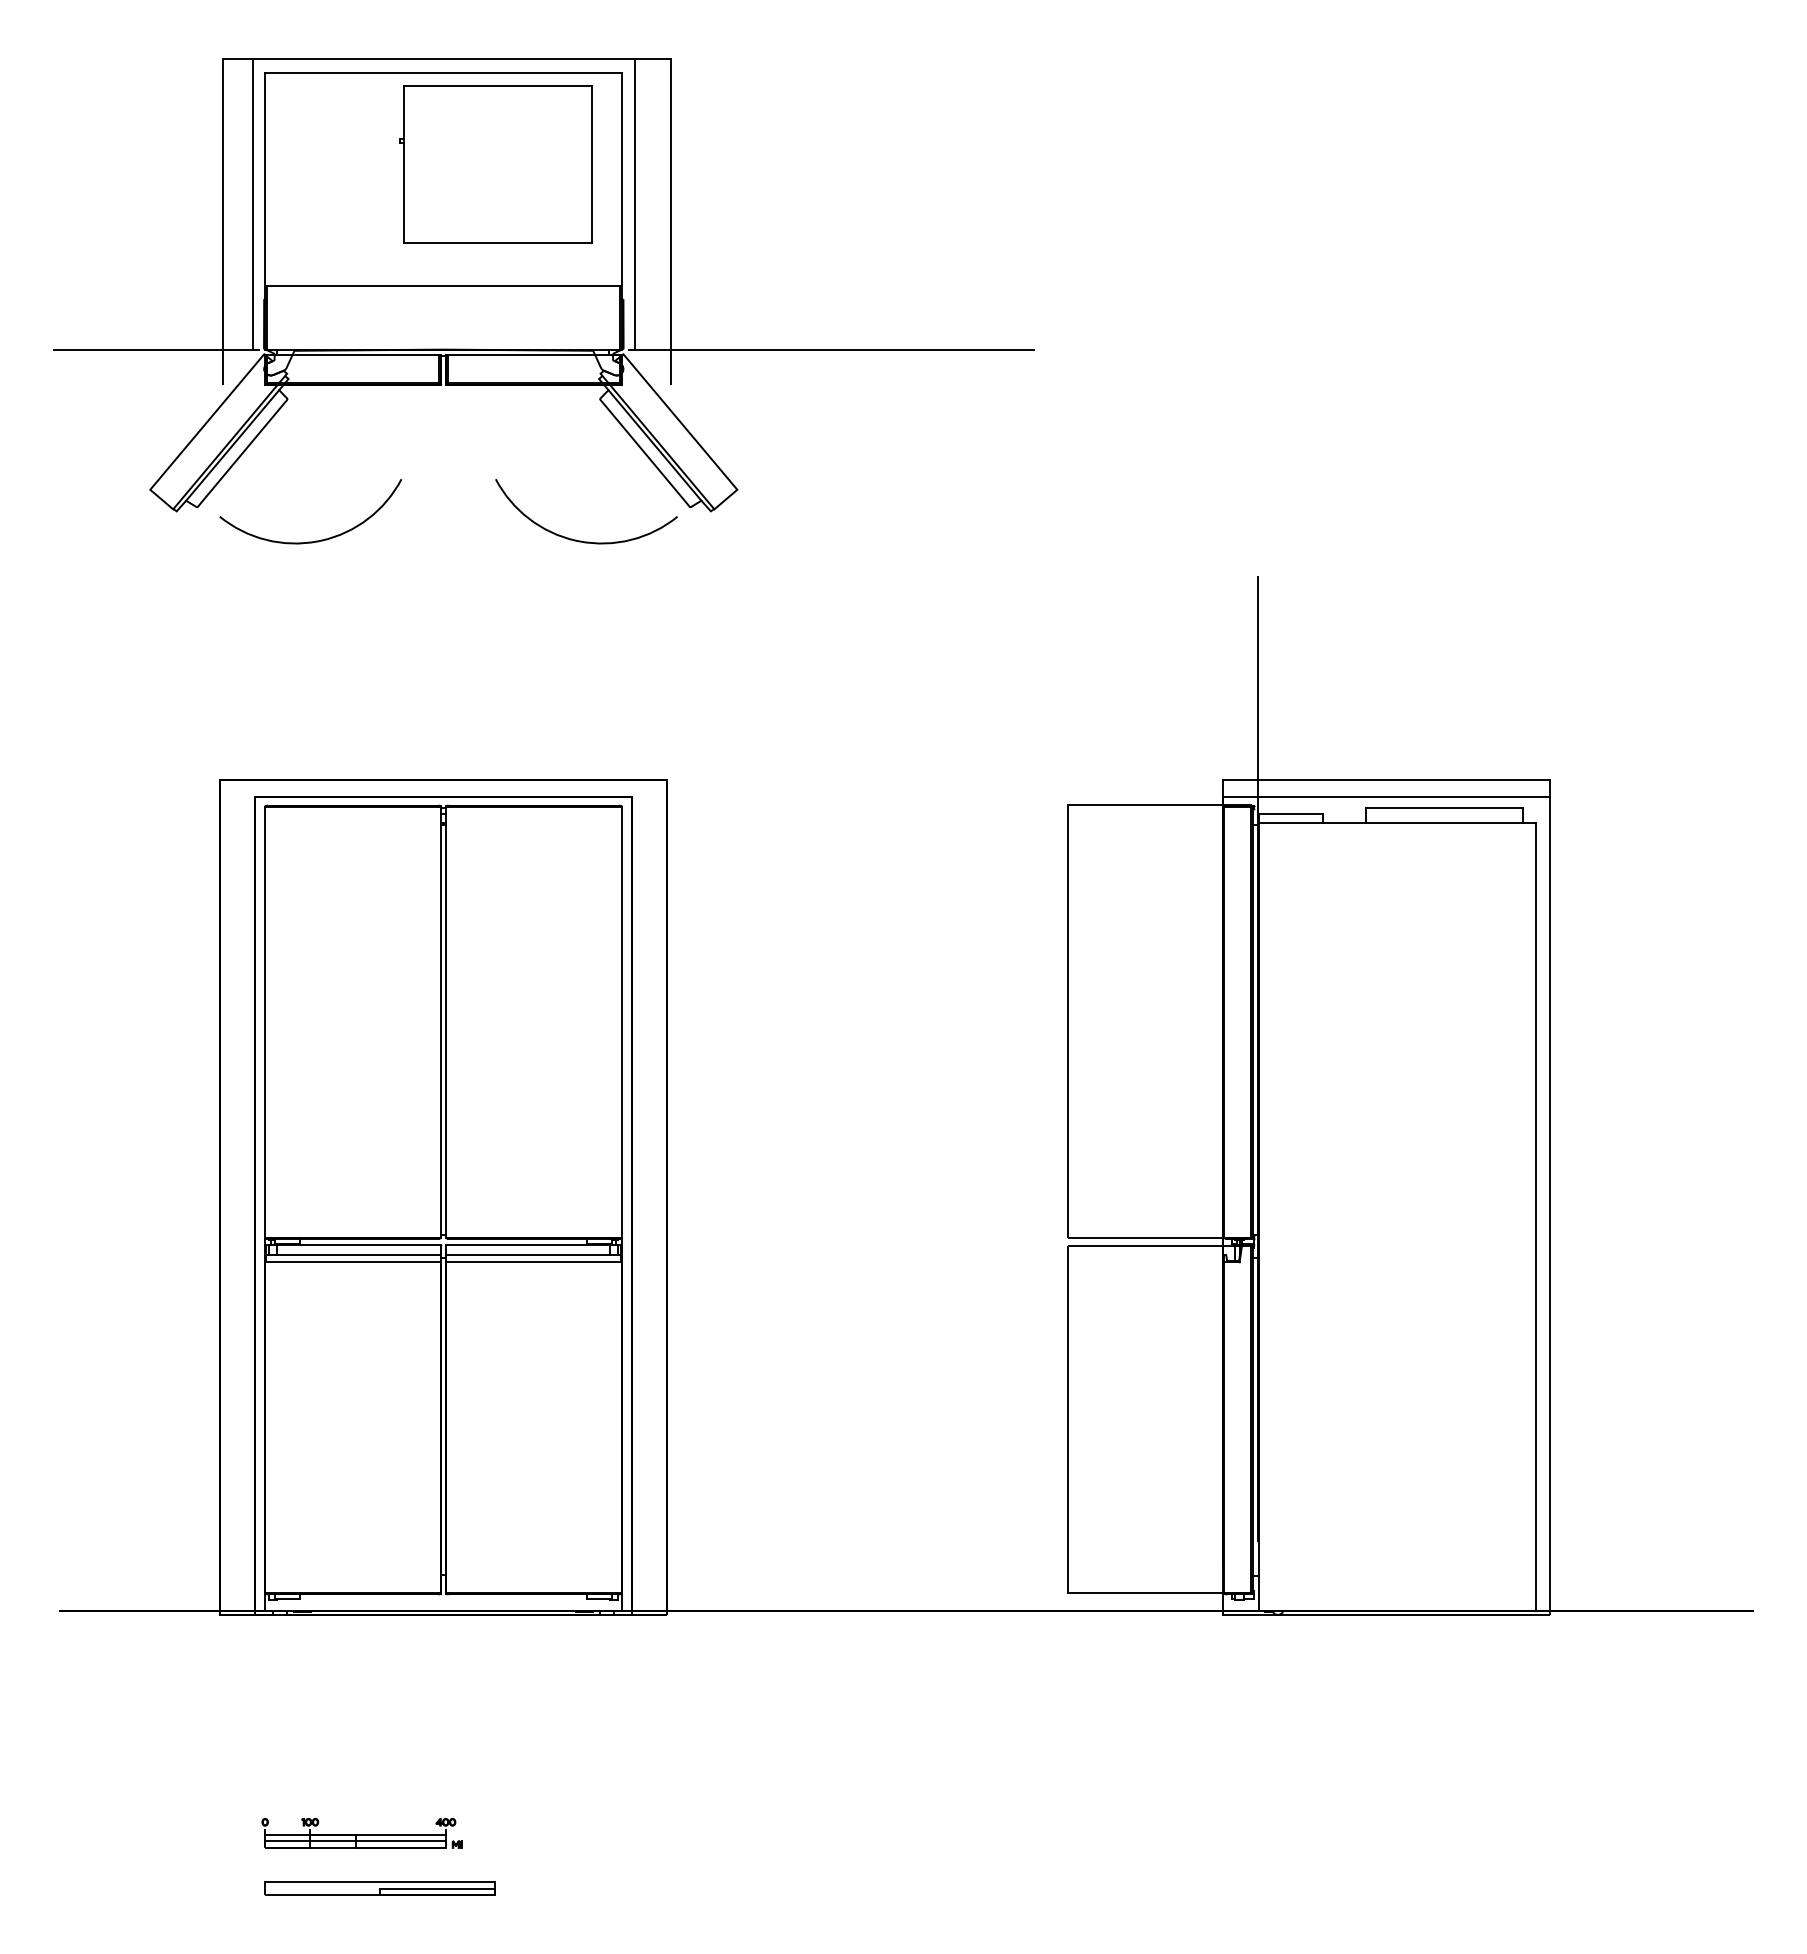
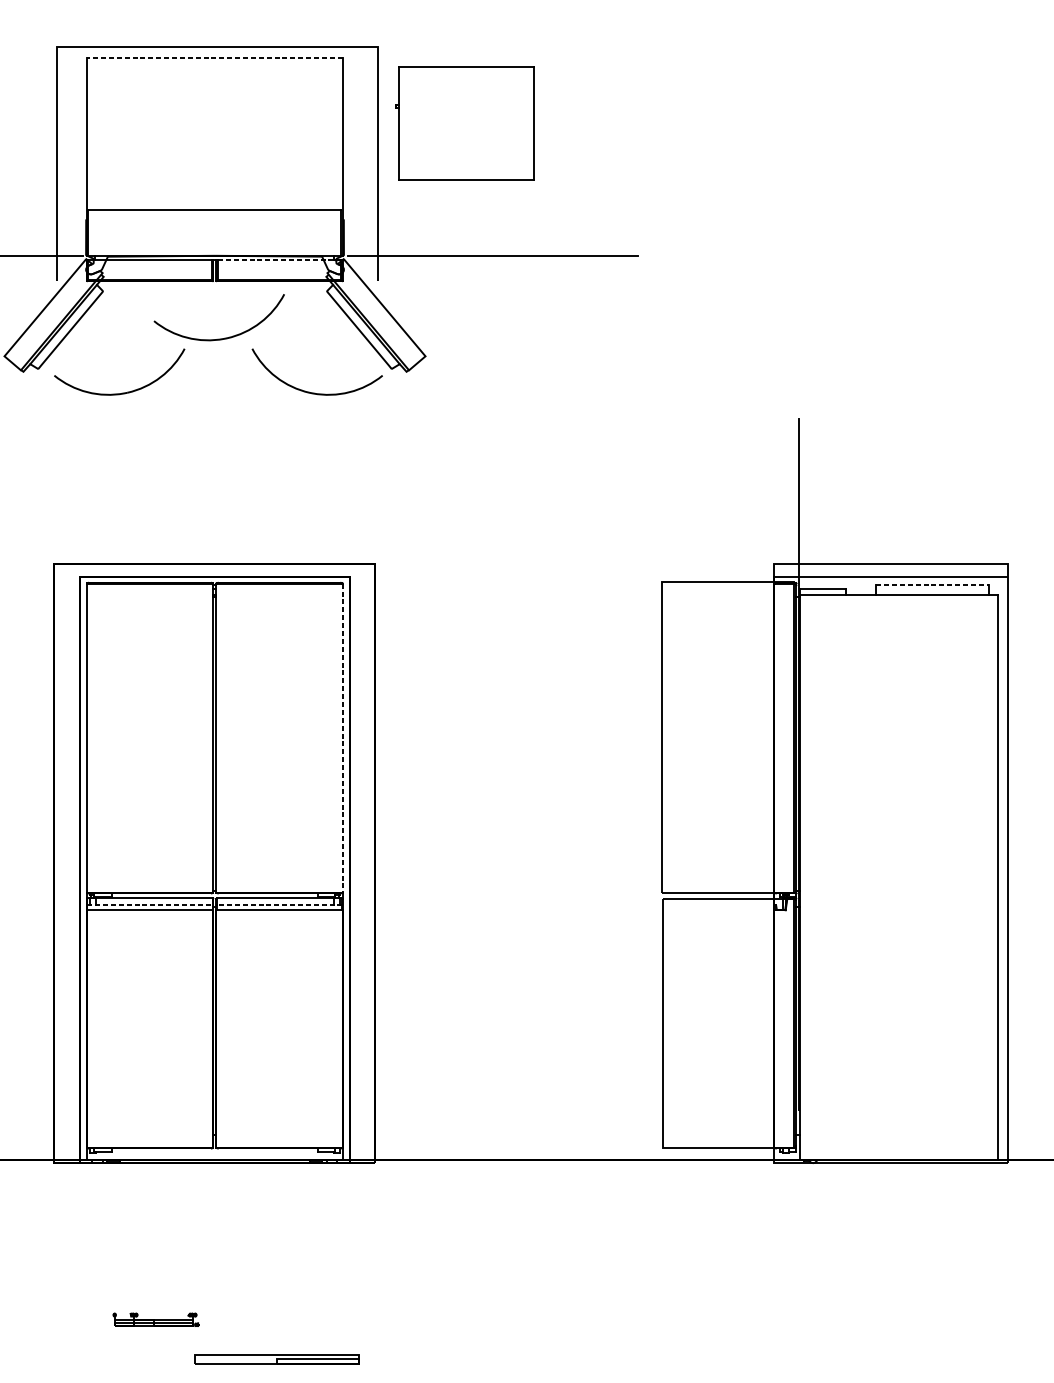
line: (443, 73) -> (214, 57), solid -> dashed
part: (495, 164) -> (464, 123), moved
line: (253, 203) -> (78, 151), removed
line: (635, 203) -> (352, 151), removed
line: (533, 355) -> (279, 260), solid -> dashed
part: (454, 464) -> (222, 338), added
line: (1444, 808) -> (932, 584), solid -> dashed
line: (621, 1022) -> (342, 738), solid -> dashed
line: (353, 1255) -> (150, 905), solid -> dashed
line: (533, 1255) -> (279, 905), solid -> dashed
part: (361, 1833) -> (156, 1319), size x0.6
part: (379, 1888) -> (276, 1359), moved

